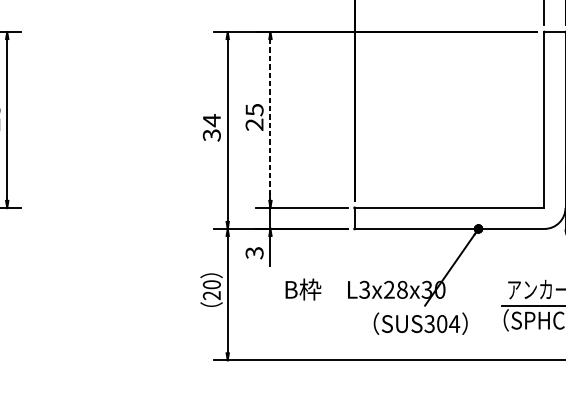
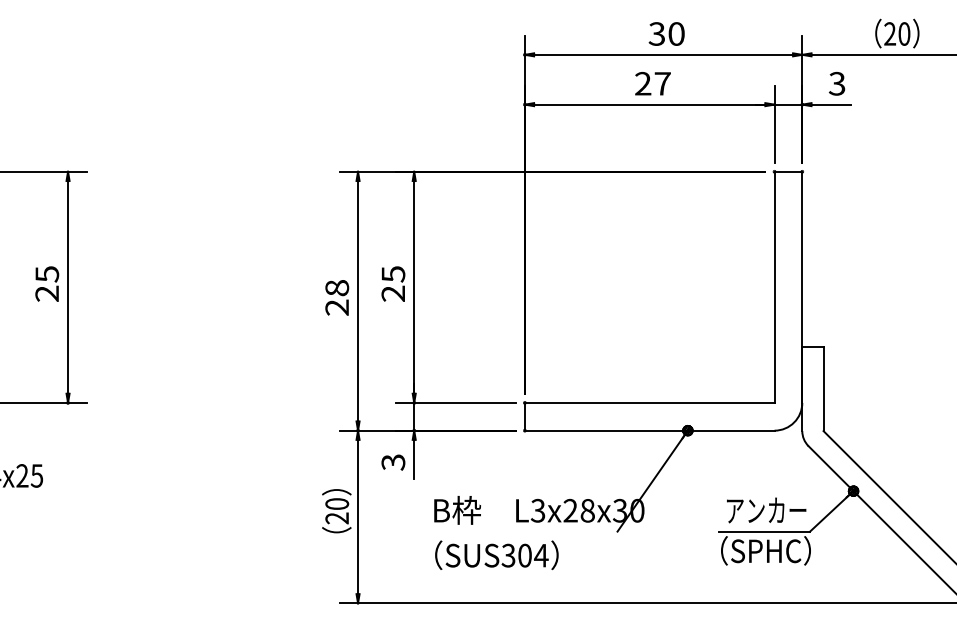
line: (270, 120) -> (414, 287), dashed -> solid
text: (212, 127) -> (337, 297), 34 -> 28
text: (420, 323) -> (496, 554), moved

